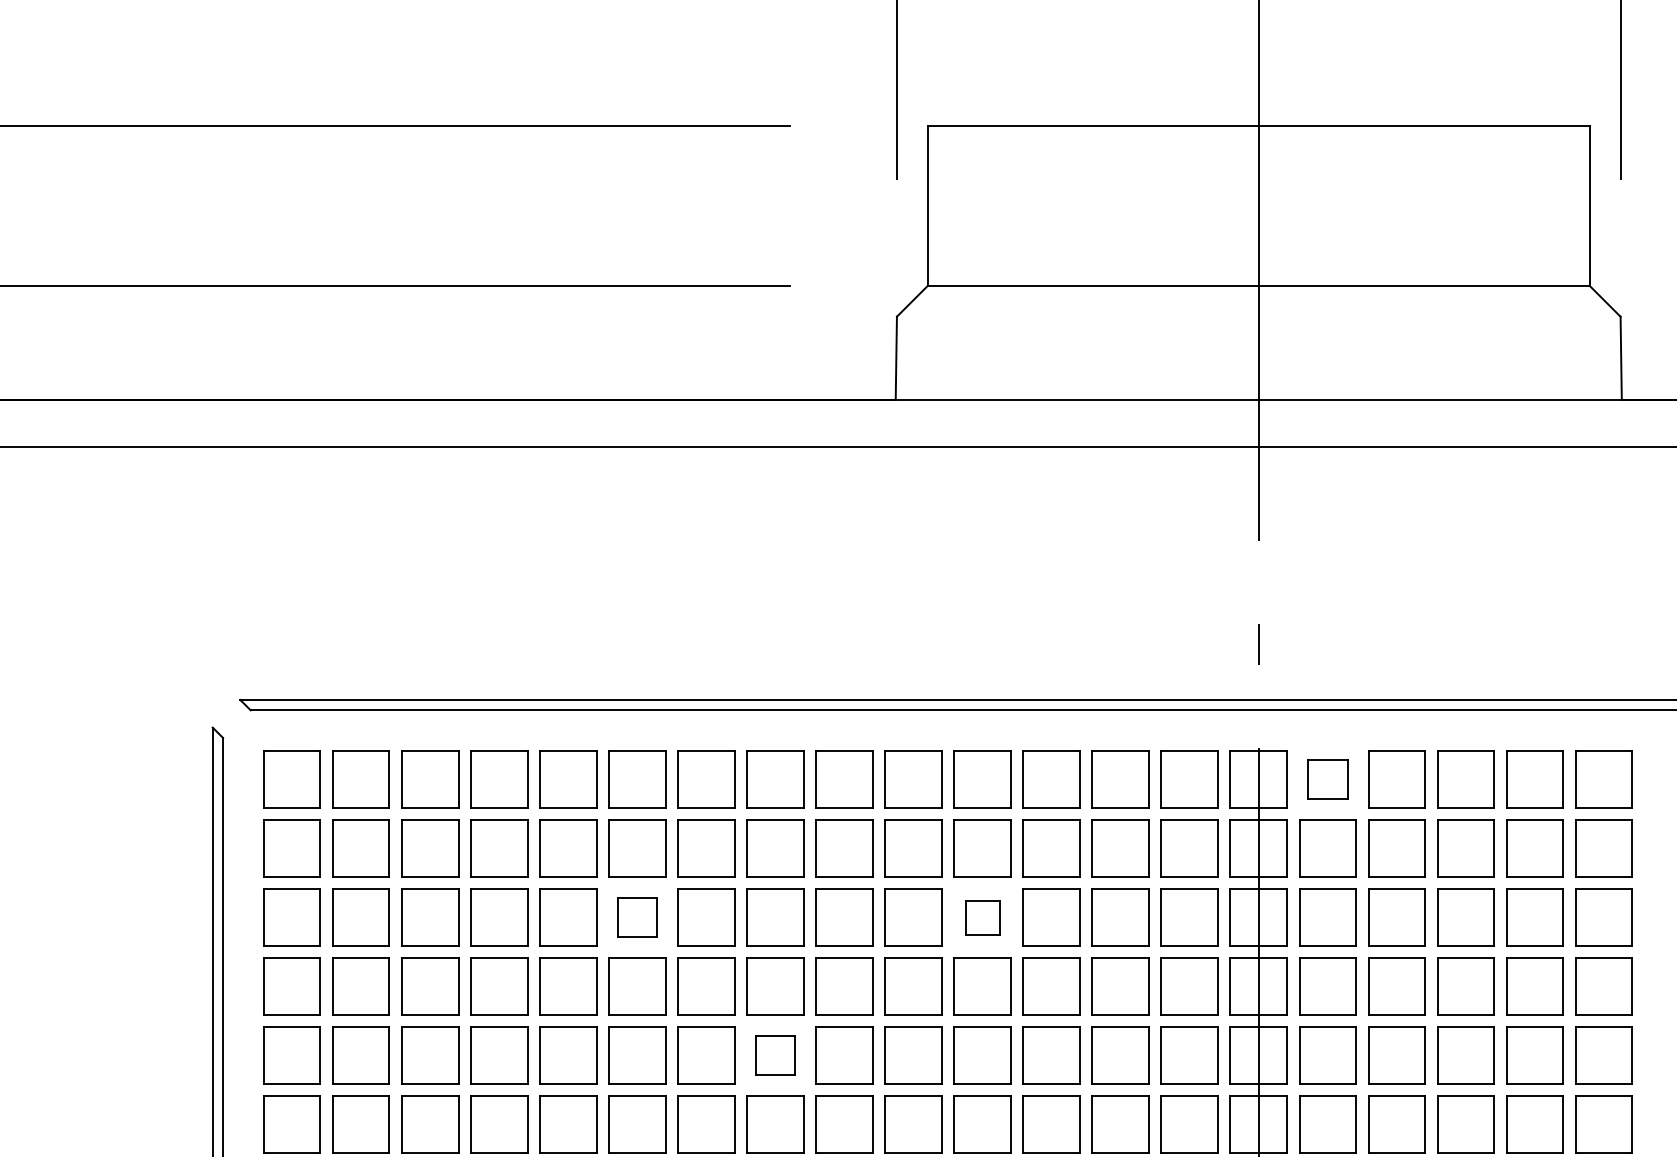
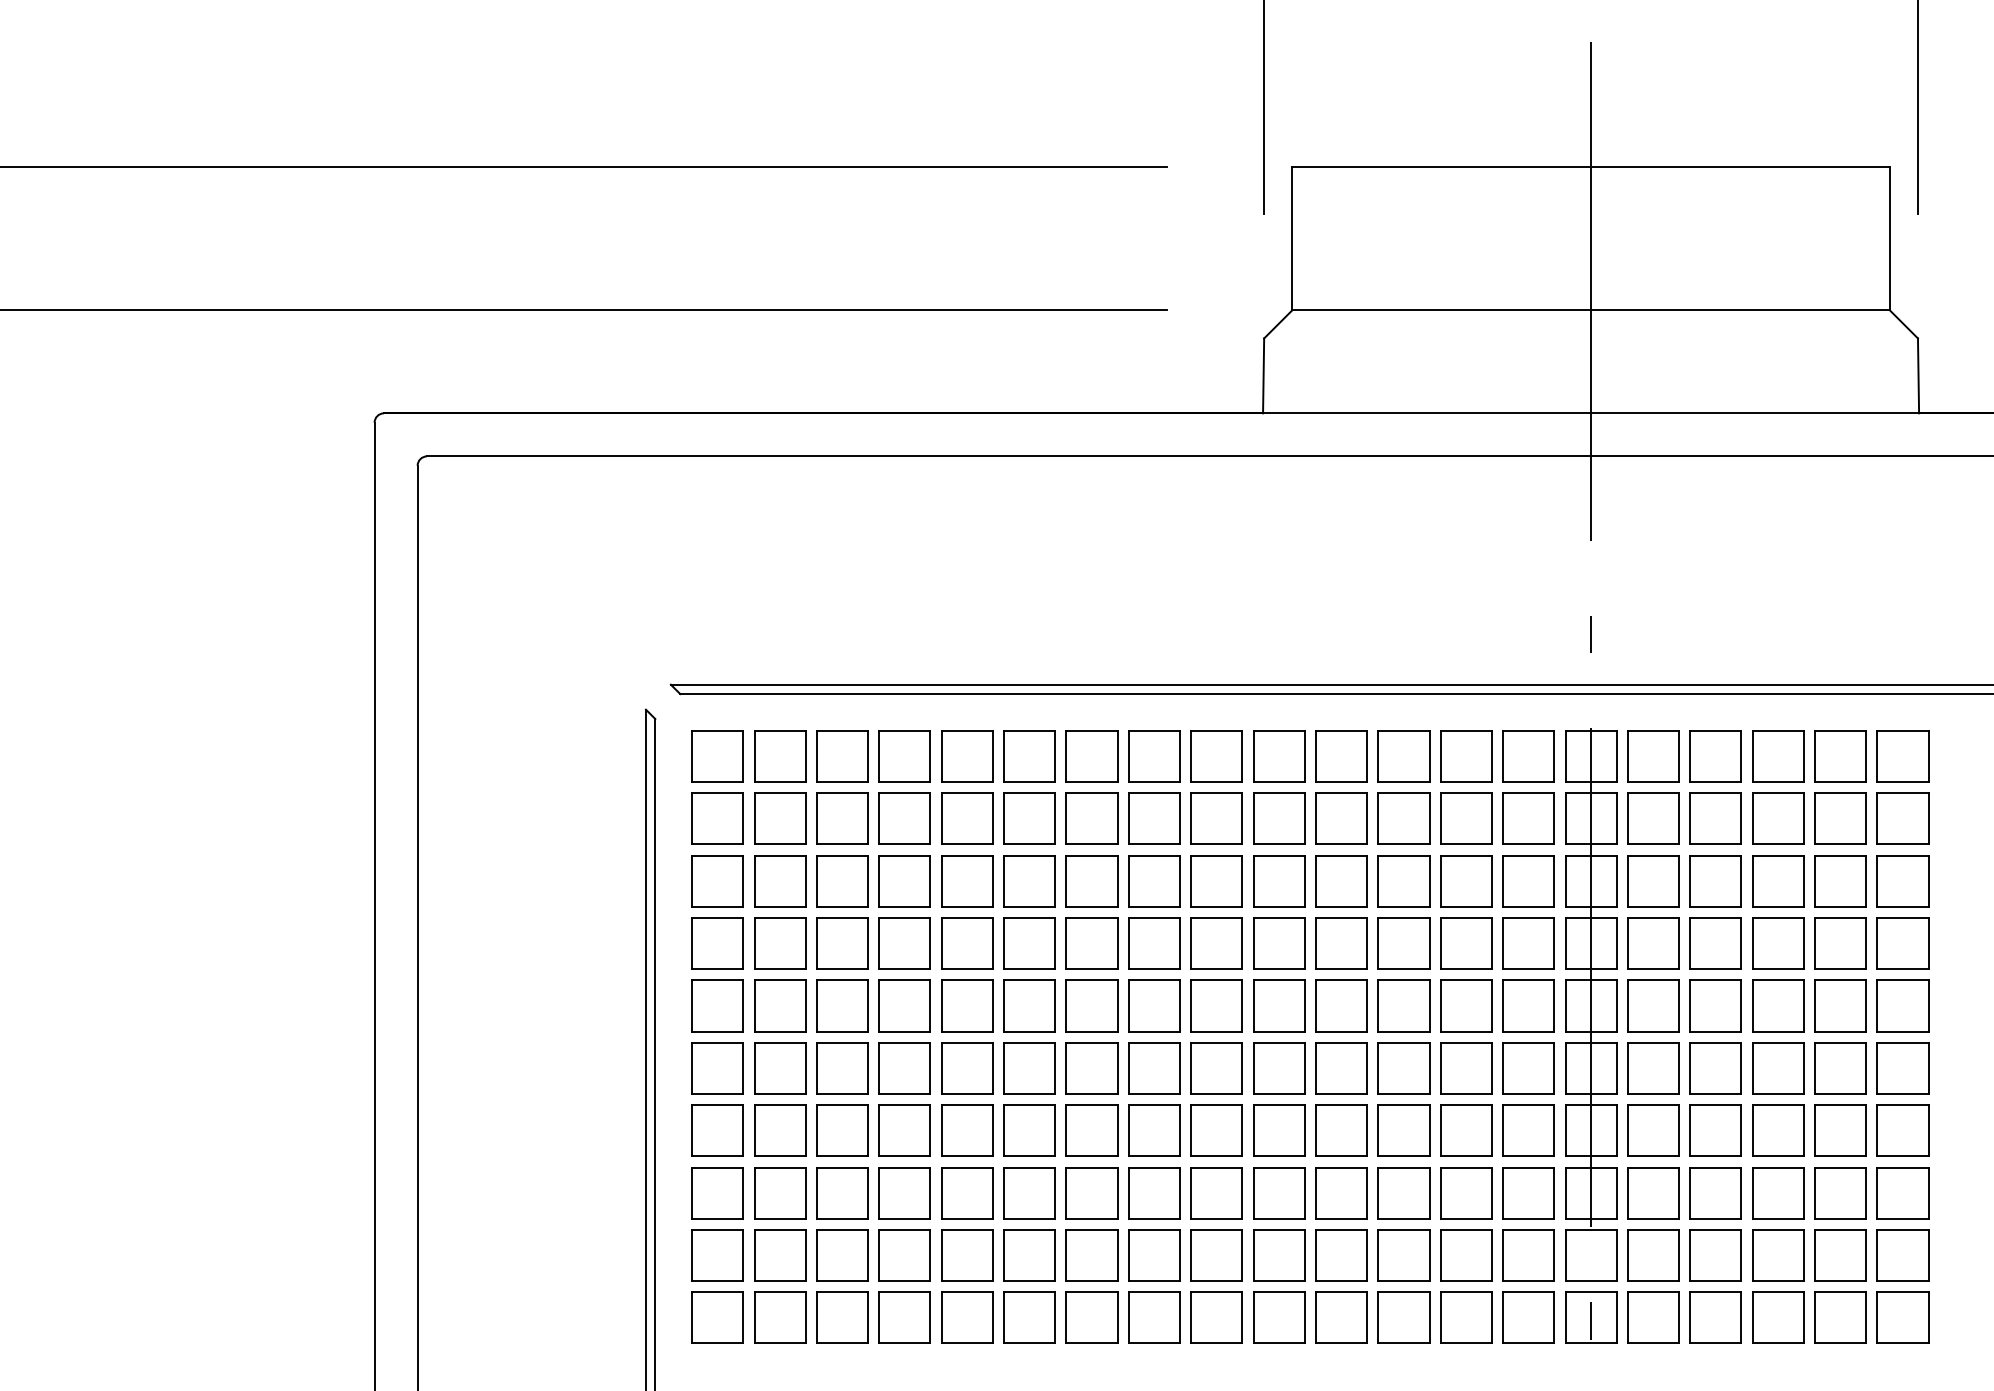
part: (1327, 779) -> (1653, 756), size x1.43
part: (637, 917) -> (1029, 881), size x1.43
part: (982, 917) -> (1341, 881), size x1.67
part: (775, 1055) -> (1154, 1005), size x1.43

